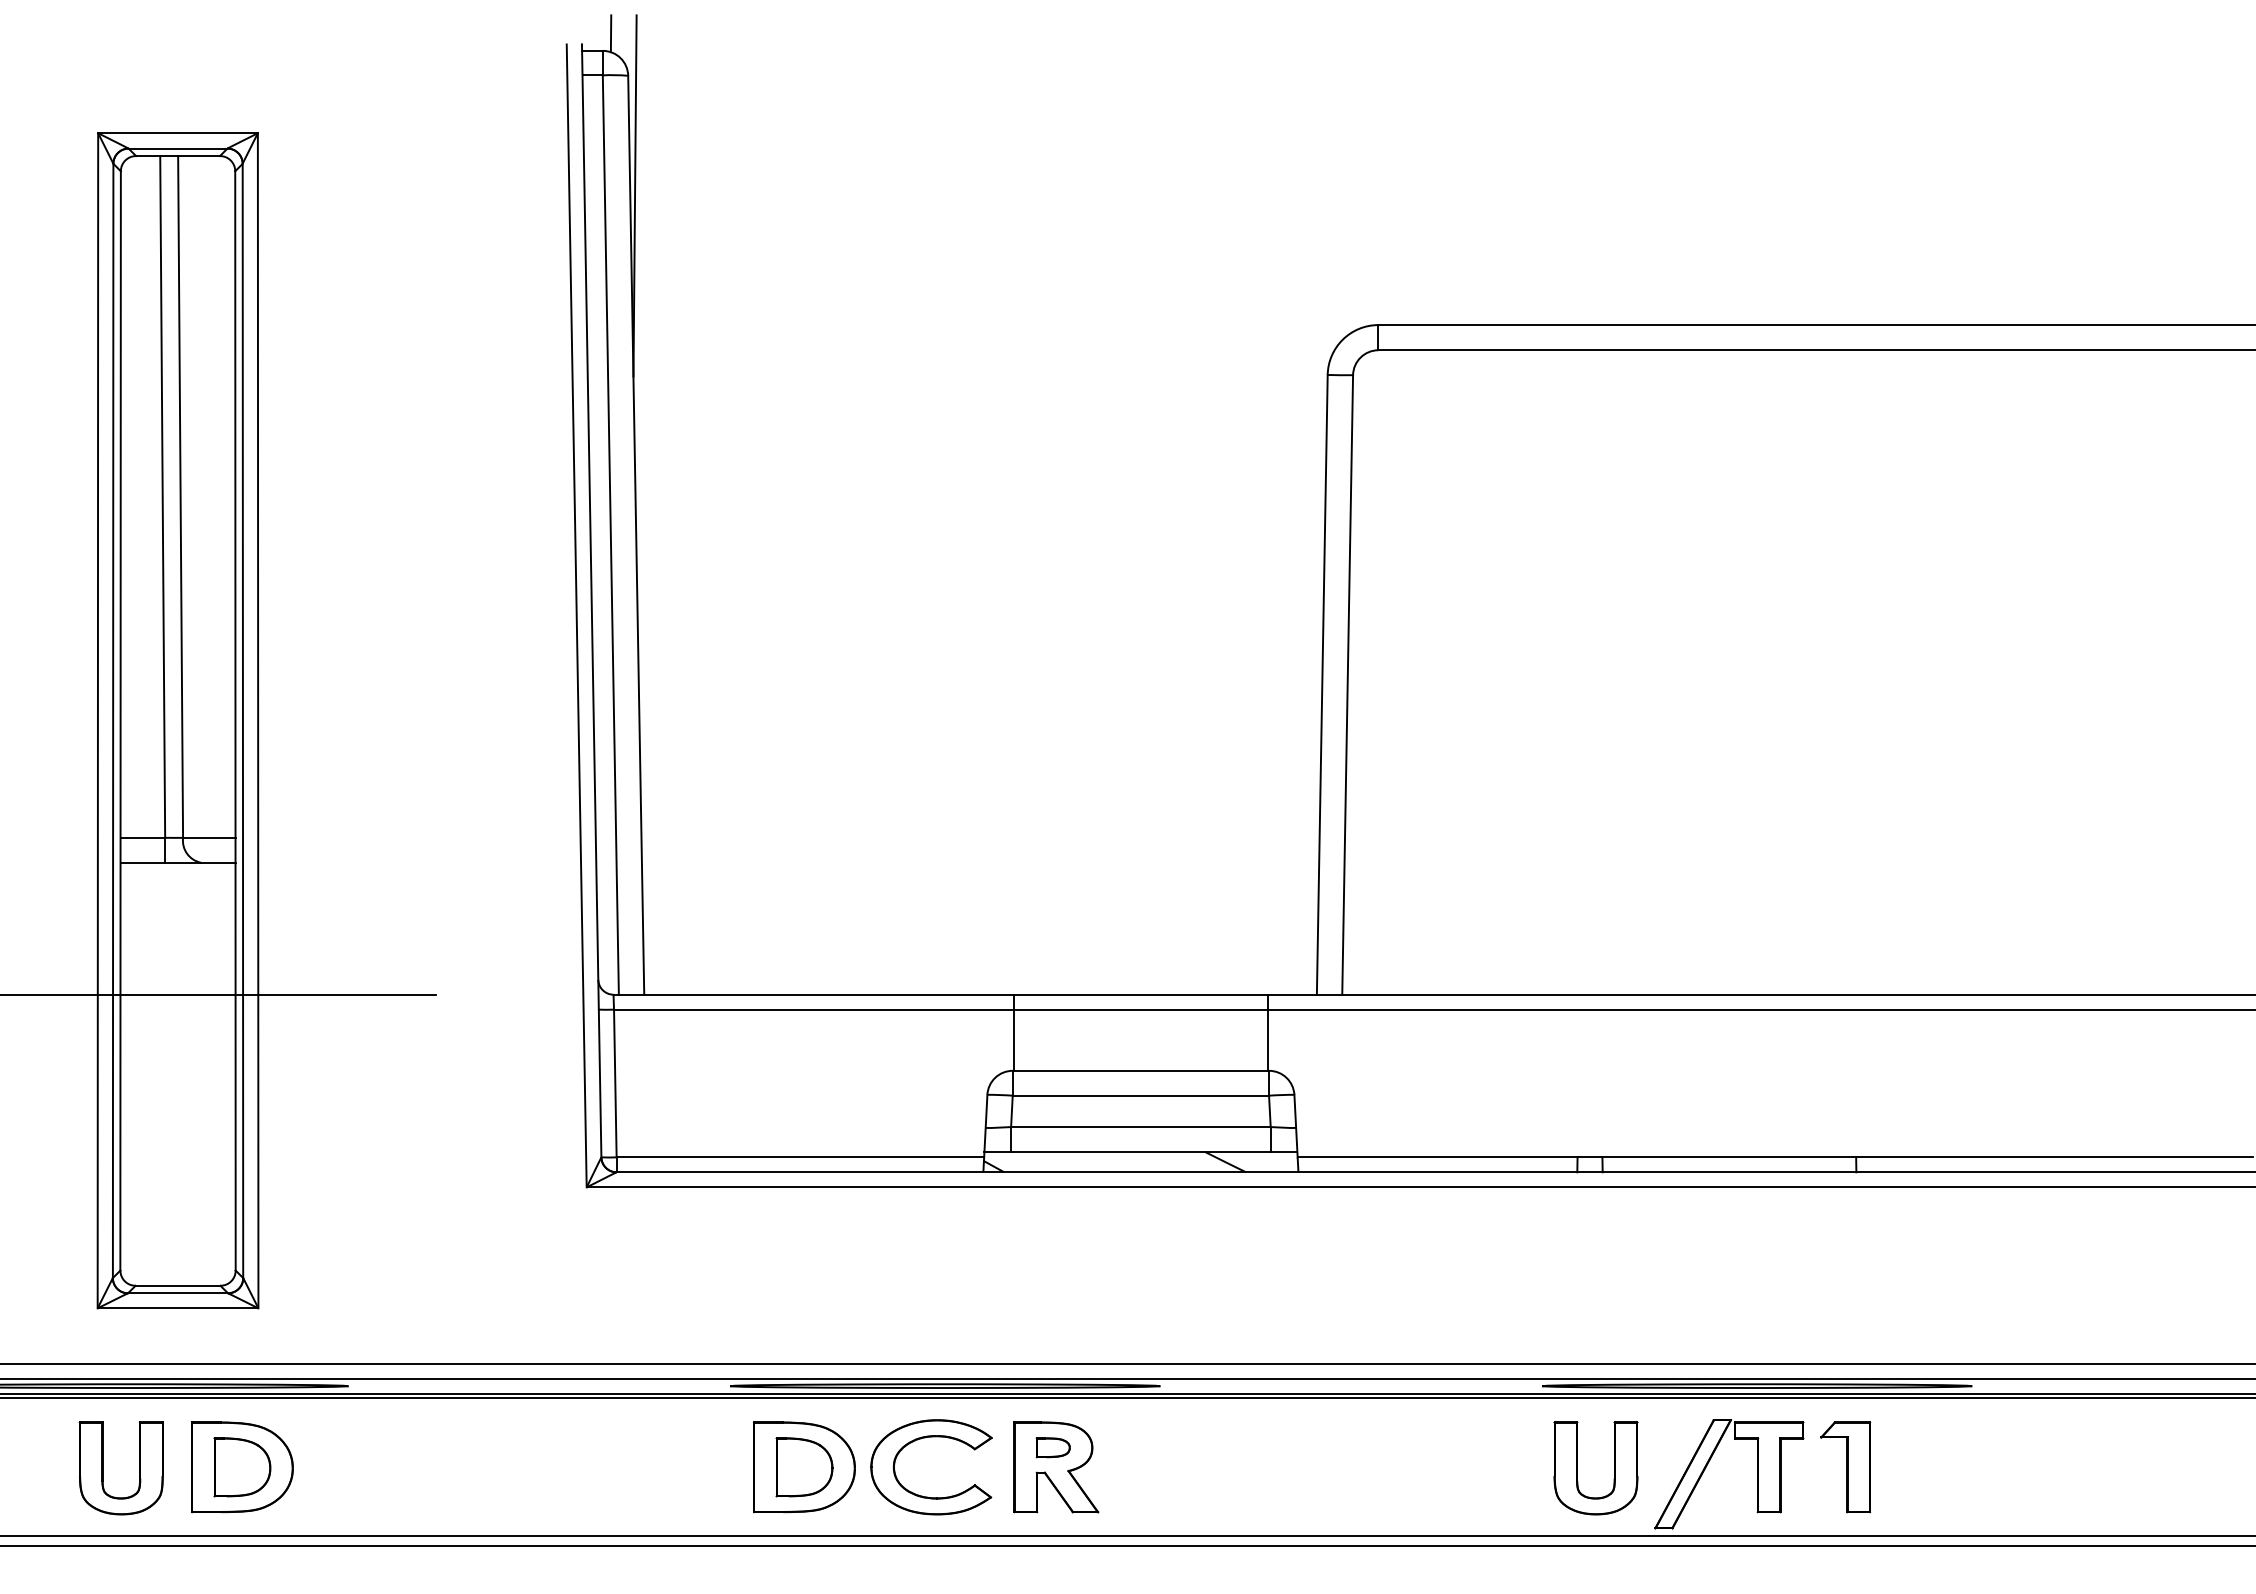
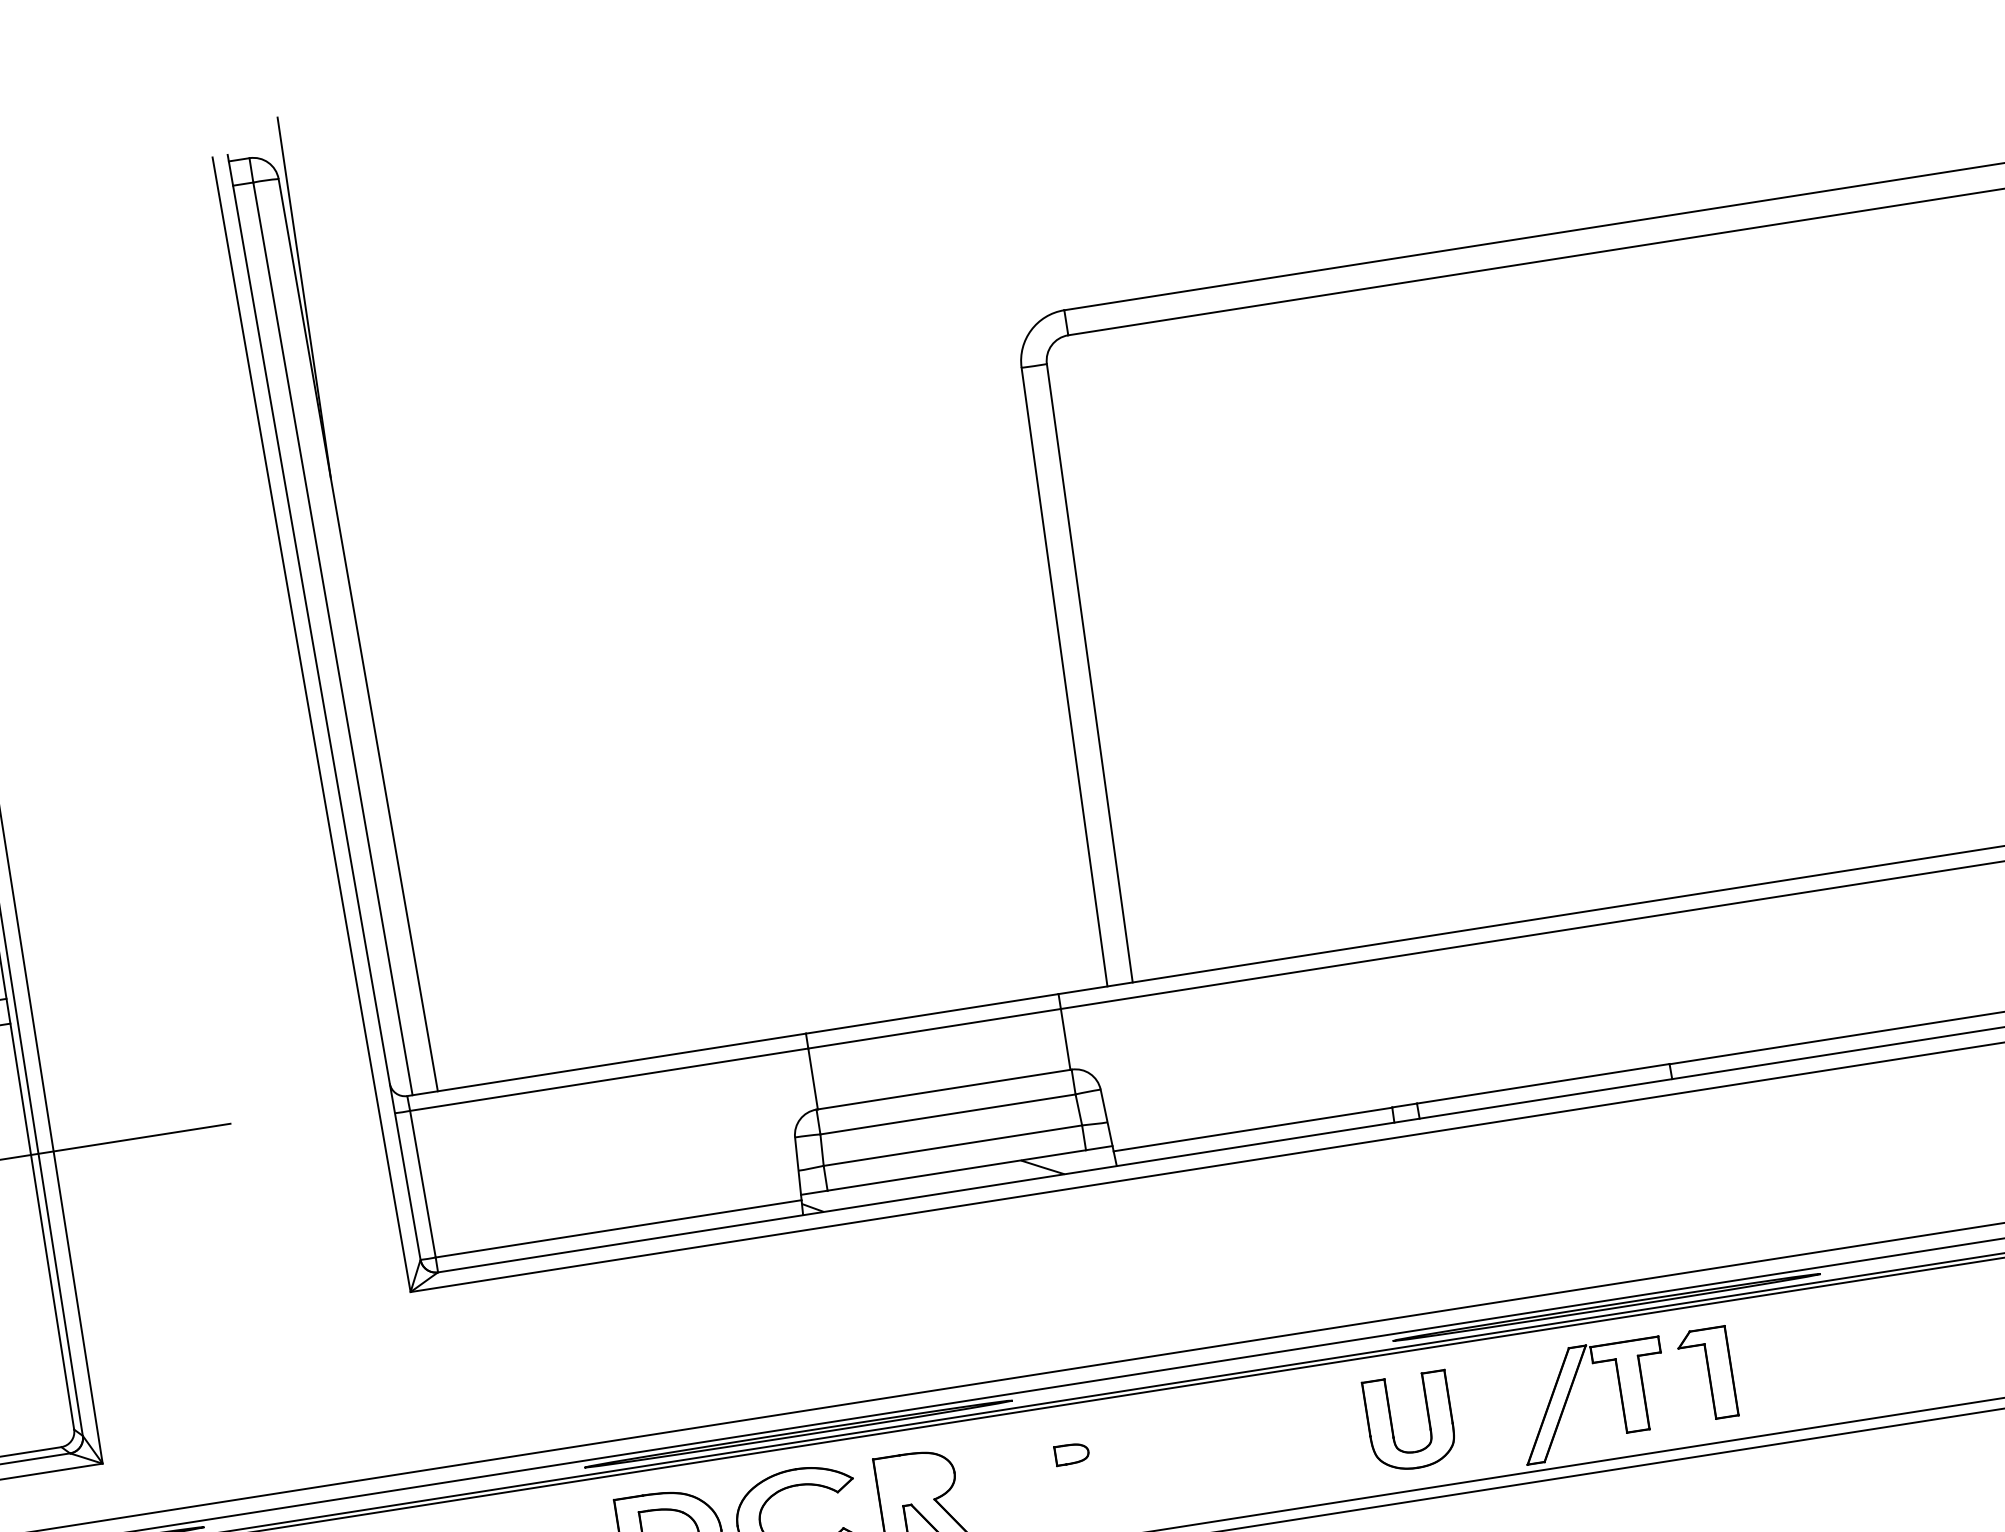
line: (610, 33) -> (254, 139), removed
part: (1052, 1447) -> (1071, 1453), moved
part: (1577, 1468) -> (1391, 1425), moved

